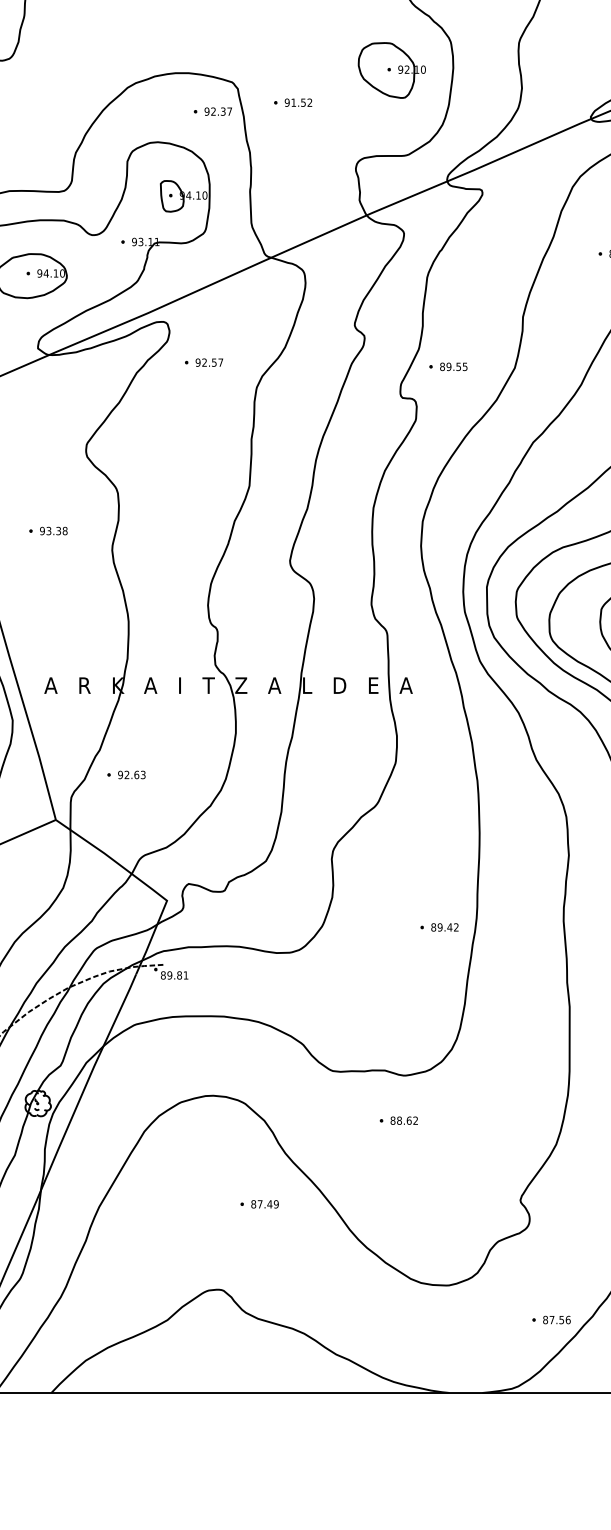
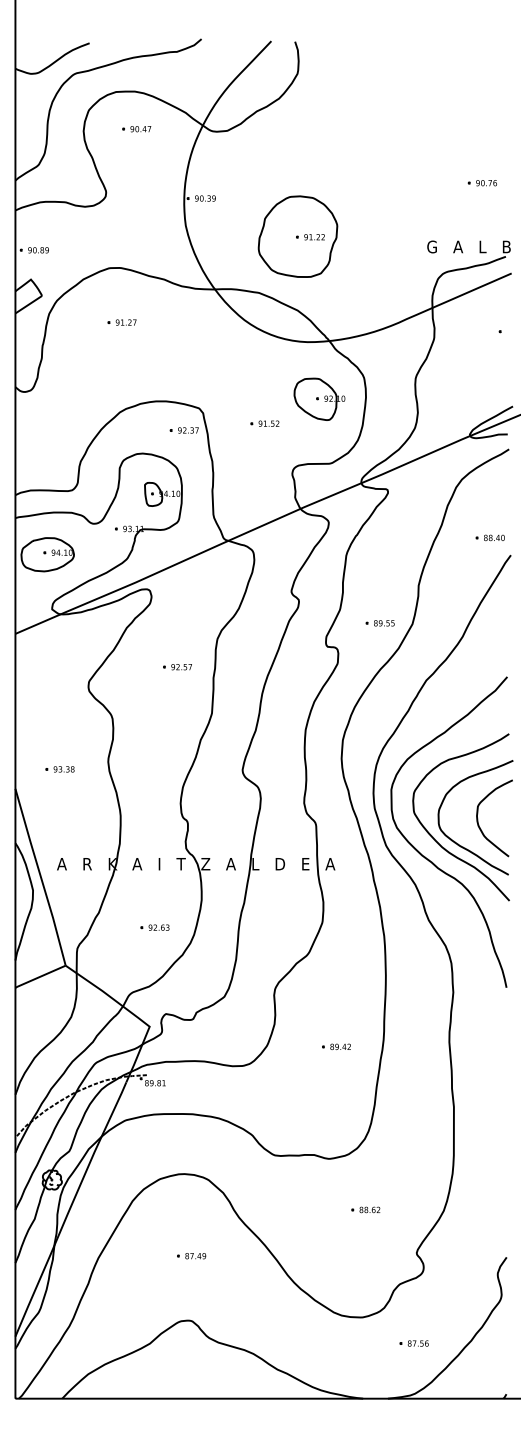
part: (292, 102) -> (264, 423), moved
part: (203, 363) -> (177, 667), moved
part: (447, 367) -> (379, 623), moved
part: (47, 531) -> (59, 769), moved
part: (125, 774) -> (154, 927), moved
part: (439, 926) -> (336, 1046), moved
part: (398, 1120) -> (365, 1209), moved
part: (259, 1204) -> (191, 1256), moved
part: (550, 1319) -> (413, 1343), moved

